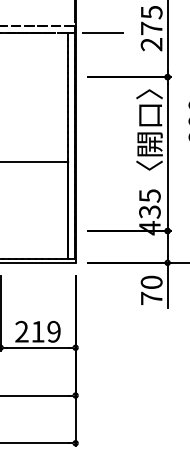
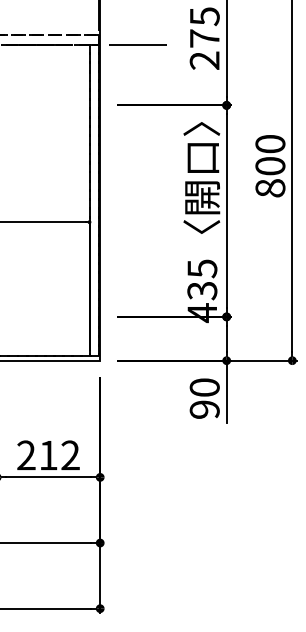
text: (151, 298) -> (204, 409), 70 -> 90
text: (54, 331) -> (70, 455), 219 -> 212

